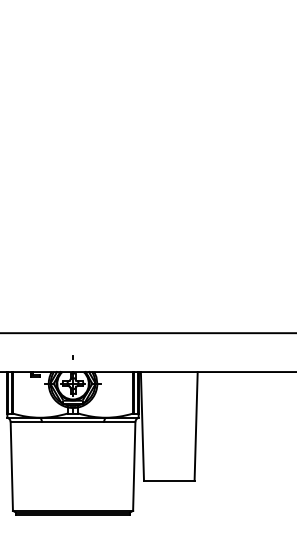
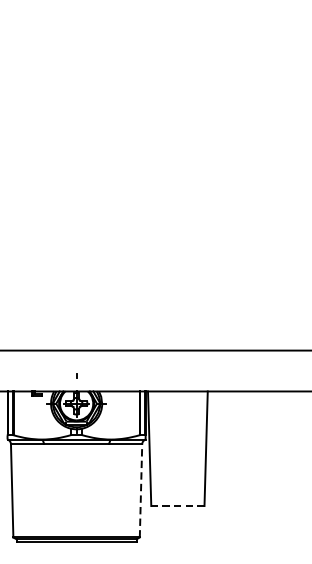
line: (134, 466) -> (141, 490), solid -> dashed
line: (168, 480) -> (177, 505), solid -> dashed

